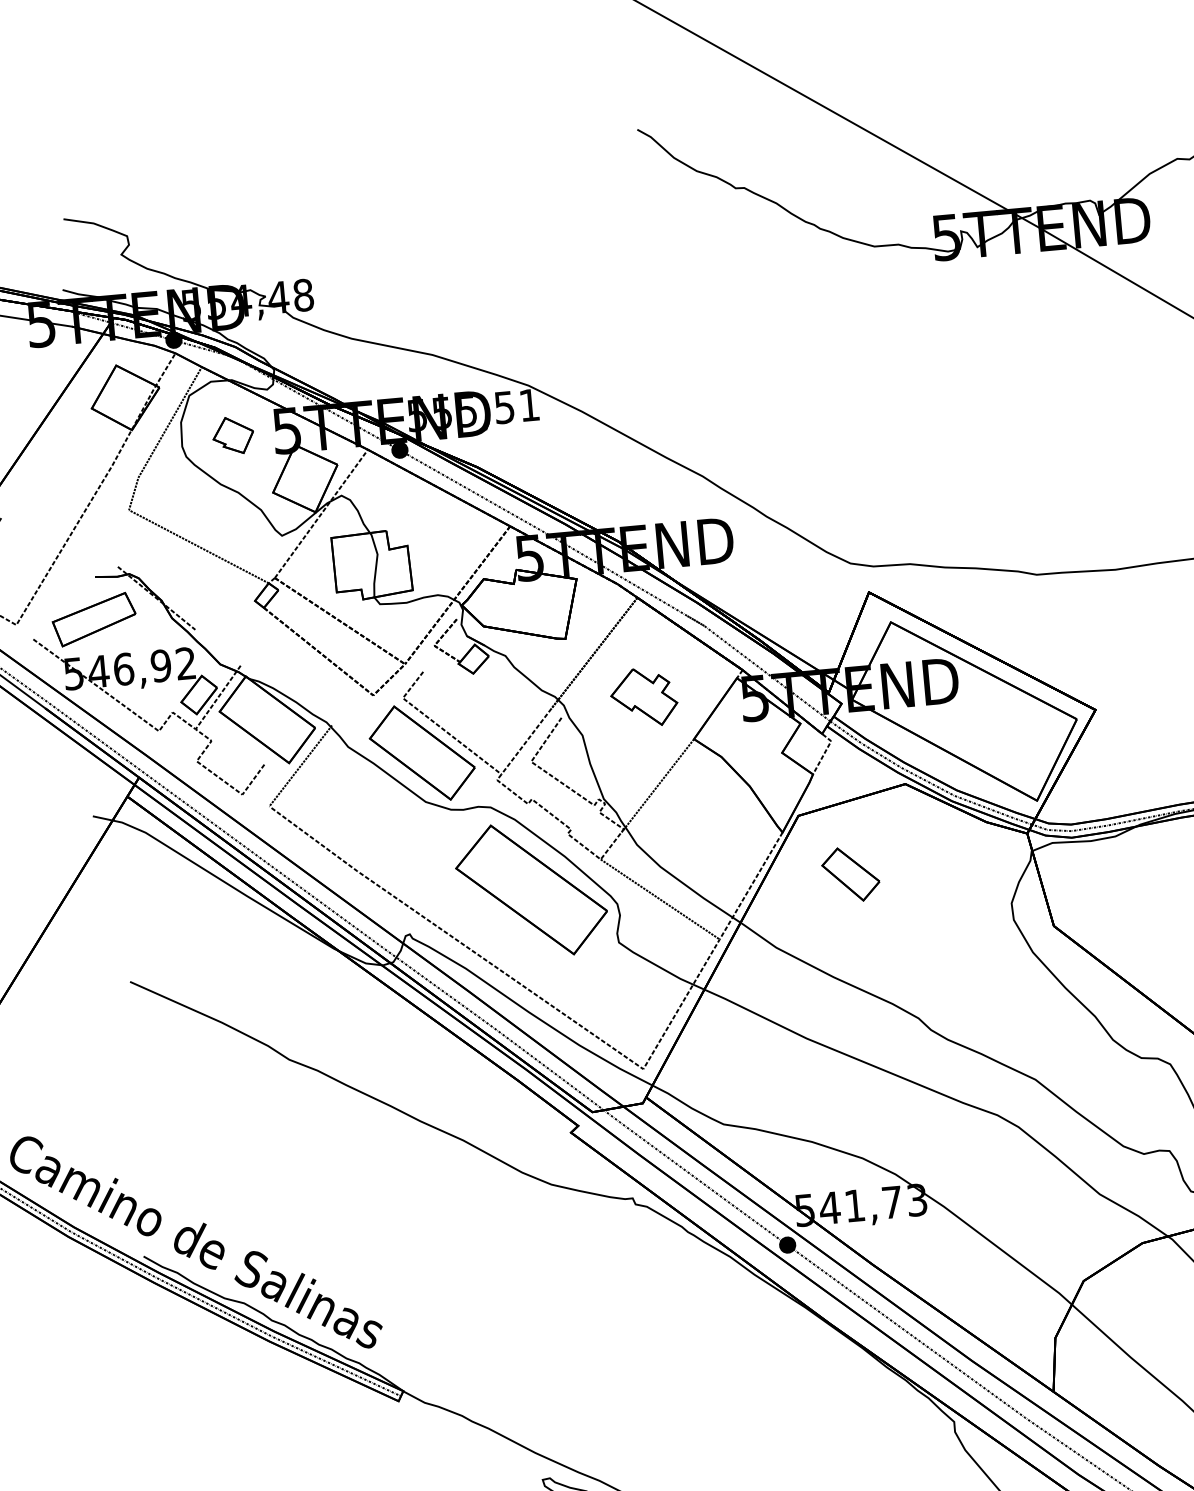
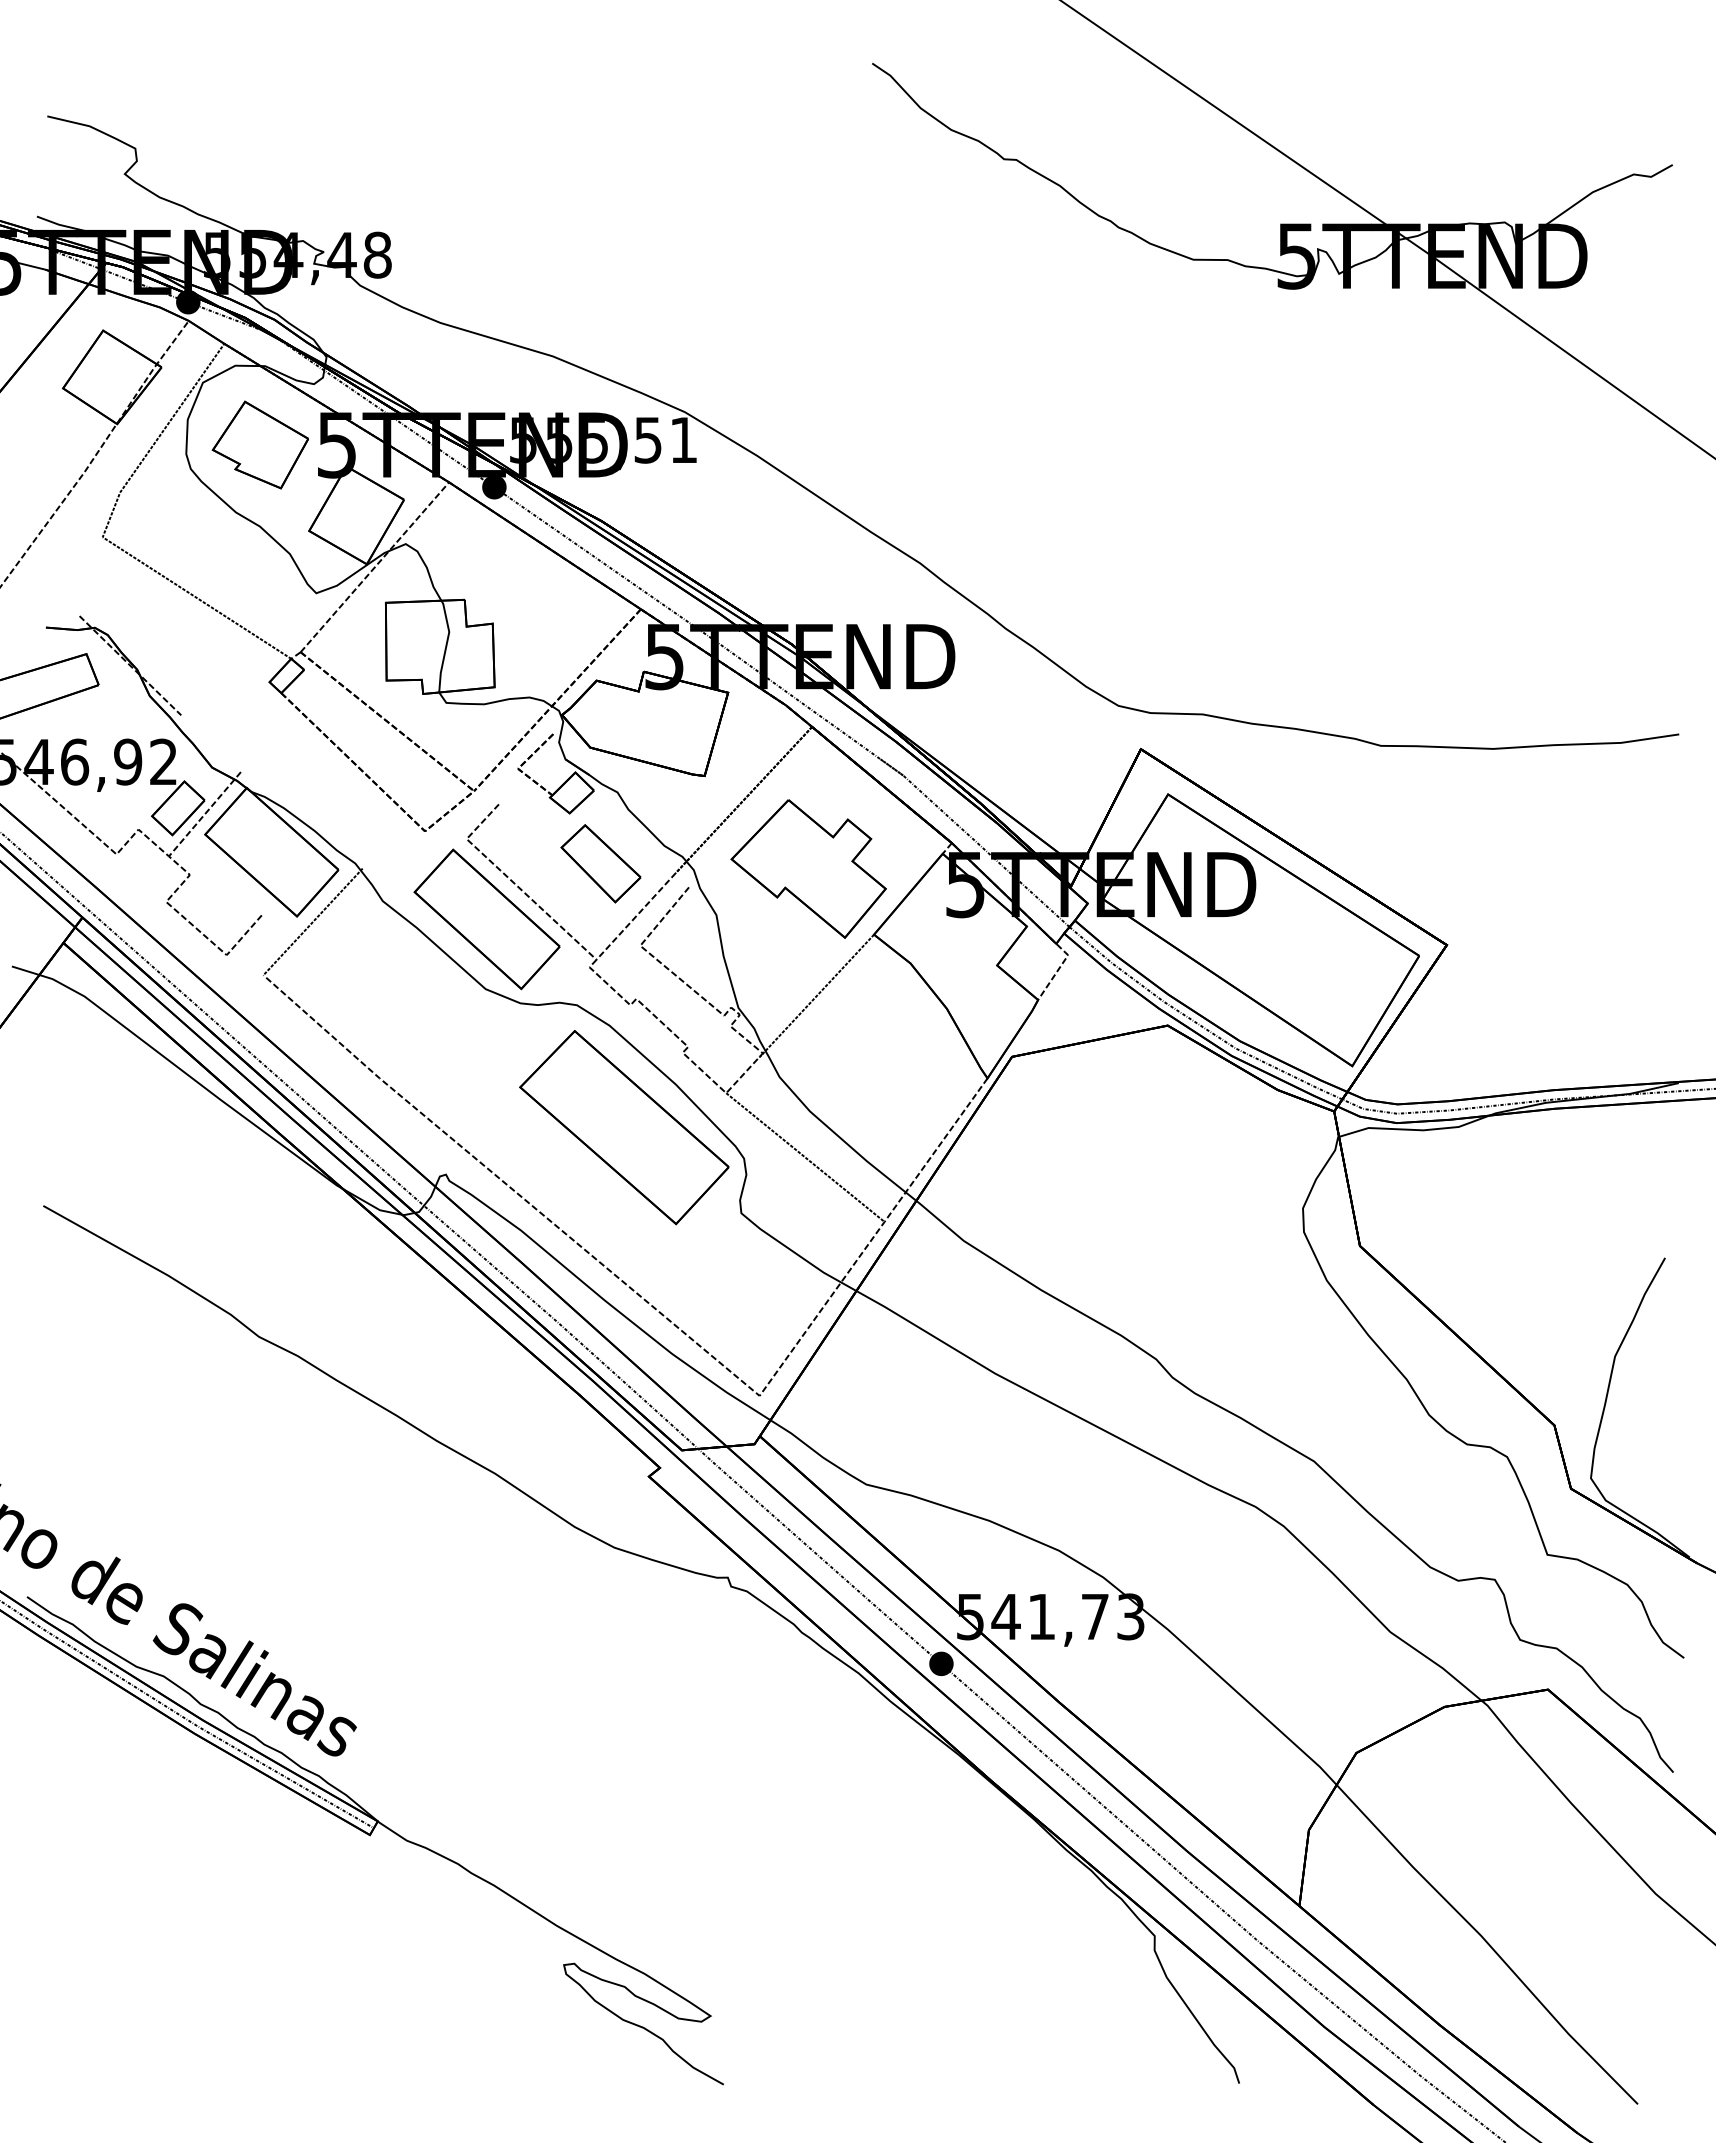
part: (232, 435) -> (259, 444), size x1.67
part: (643, 697) -> (808, 868), size x1.67
part: (850, 874) -> (600, 863), moved

